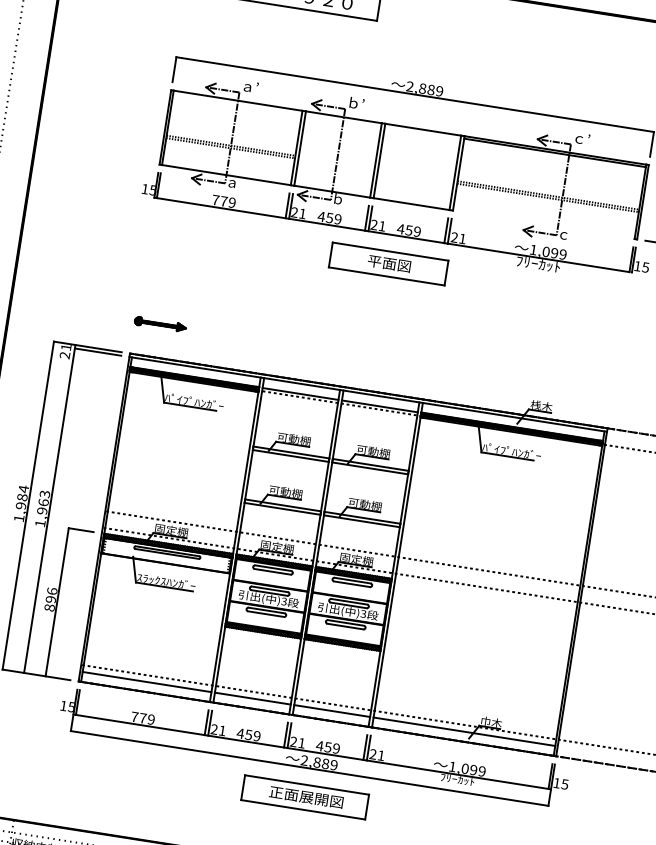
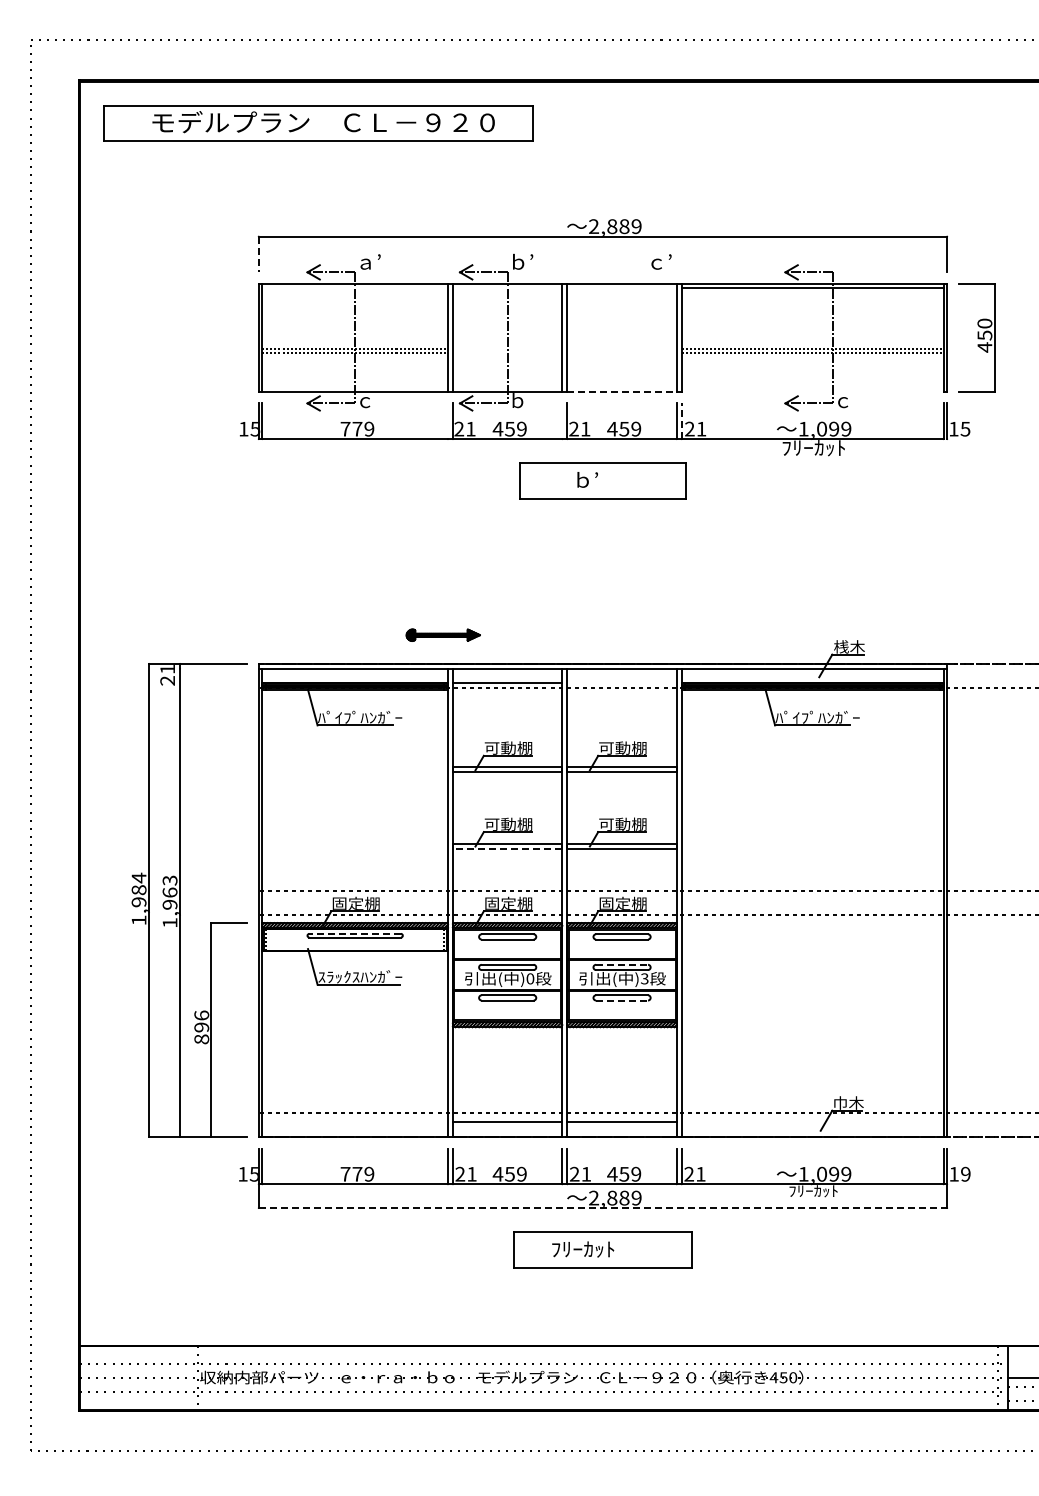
line: (174, 69) -> (258, 254), solid -> dashed
text: (582, 138) -> (661, 261), moved
text: (232, 183) -> (365, 402), ａ -> ｃ
line: (411, 204) -> (622, 391), solid -> dashed
line: (287, 205) -> (447, 421), removed
line: (367, 218) -> (562, 421), removed
line: (449, 231) -> (681, 421), solid -> dashed
text: (389, 263) -> (603, 480), 平面図 -> ｂ’
part: (160, 323) -> (442, 634), moved
line: (98, 351) -> (213, 668), removed
line: (379, 406) -> (621, 683), removed
line: (282, 508) -> (507, 848), solid -> dashed
line: (167, 551) -> (355, 933), solid -> dashed
text: (284, 601) -> (530, 978), )3 -> )0
line: (349, 601) -> (622, 964), solid -> dashed
line: (345, 626) -> (622, 1000), solid -> dashed
line: (146, 682) -> (354, 1122), removed
line: (464, 731) -> (812, 1122), removed
line: (309, 768) -> (603, 1208), solid -> dashed
text: (564, 783) -> (965, 1173), 15 -> 19
text: (306, 797) -> (604, 1249), 正面展開図 -> ﾌﾘｰｶｯﾄ

